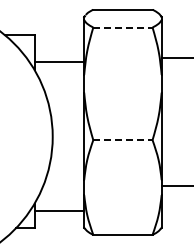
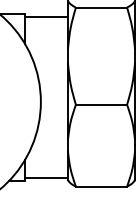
line: (122, 27) -> (101, 7), dashed -> solid
line: (59, 61) -> (46, 16), moved
line: (122, 140) -> (101, 105), dashed -> solid
line: (59, 210) -> (46, 177), moved

